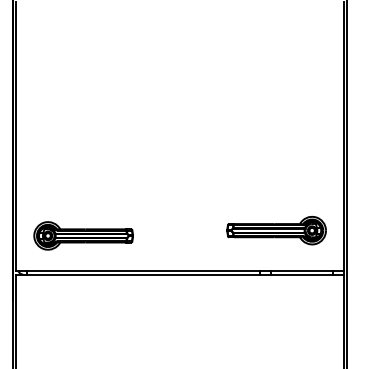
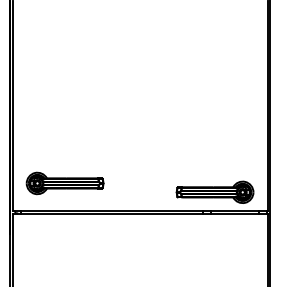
part: (275, 229) -> (214, 191), moved

